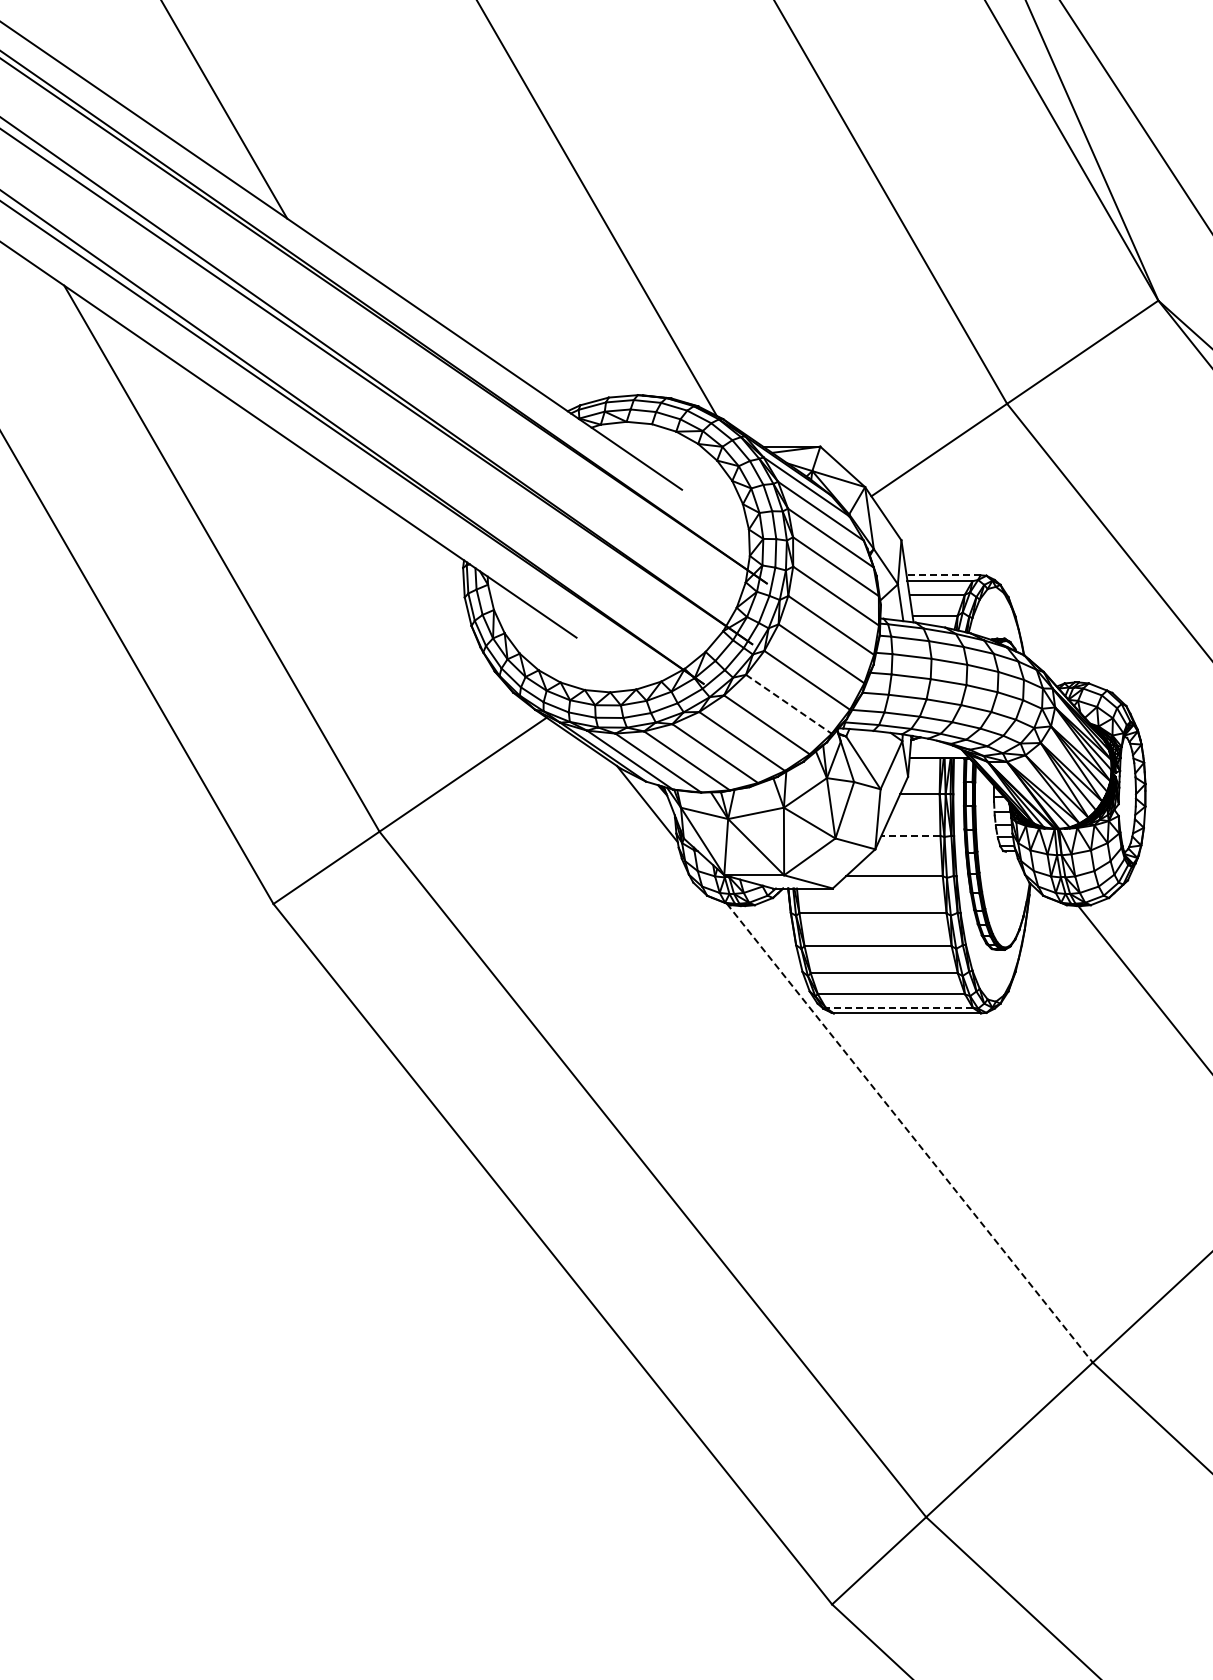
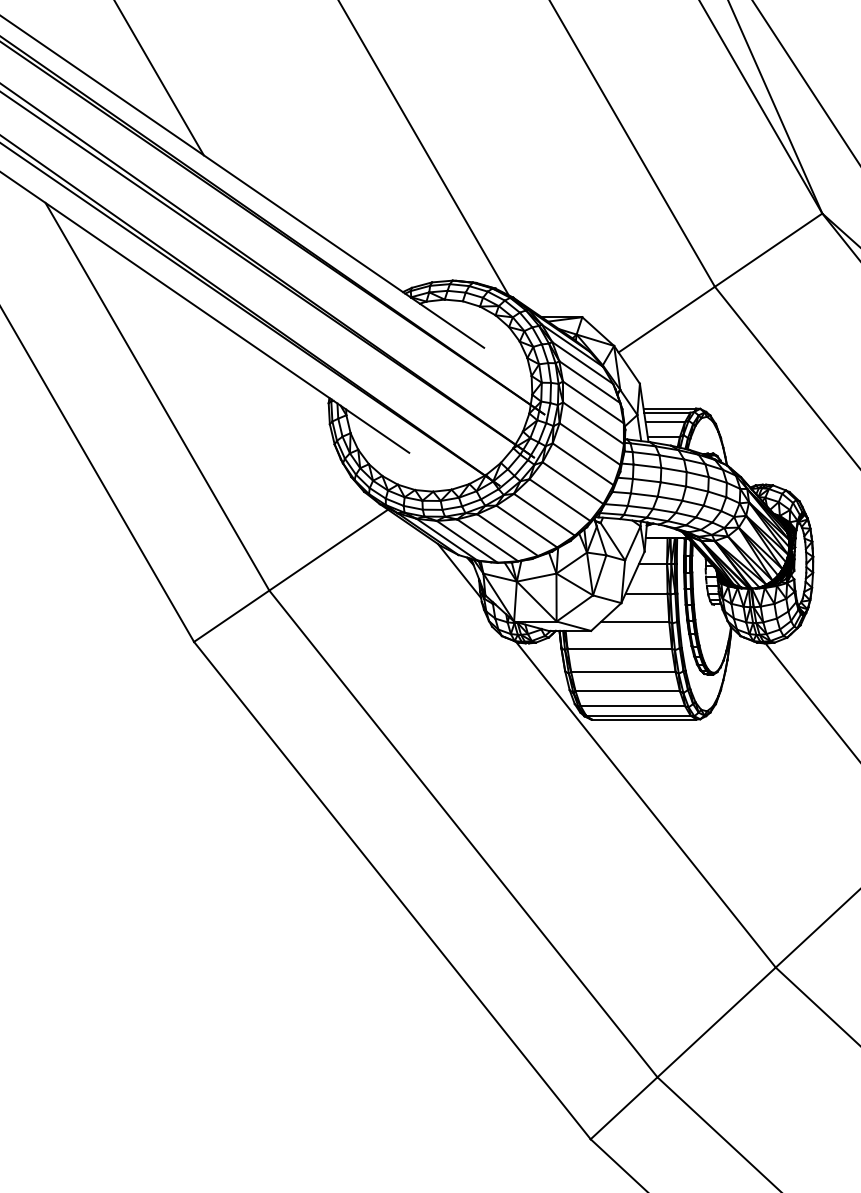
line: (943, 575) -> (669, 408), dashed -> solid
line: (789, 704) -> (560, 500), dashed -> solid
line: (910, 835) -> (646, 593), dashed -> solid
line: (899, 1007) -> (638, 715), dashed -> solid
line: (909, 1133) -> (645, 804), dashed -> solid

